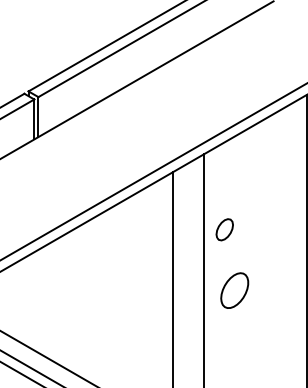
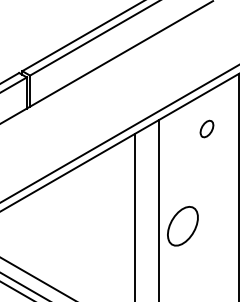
part: (224, 229) -> (206, 128), moved
part: (234, 290) -> (182, 226), size x1.43

